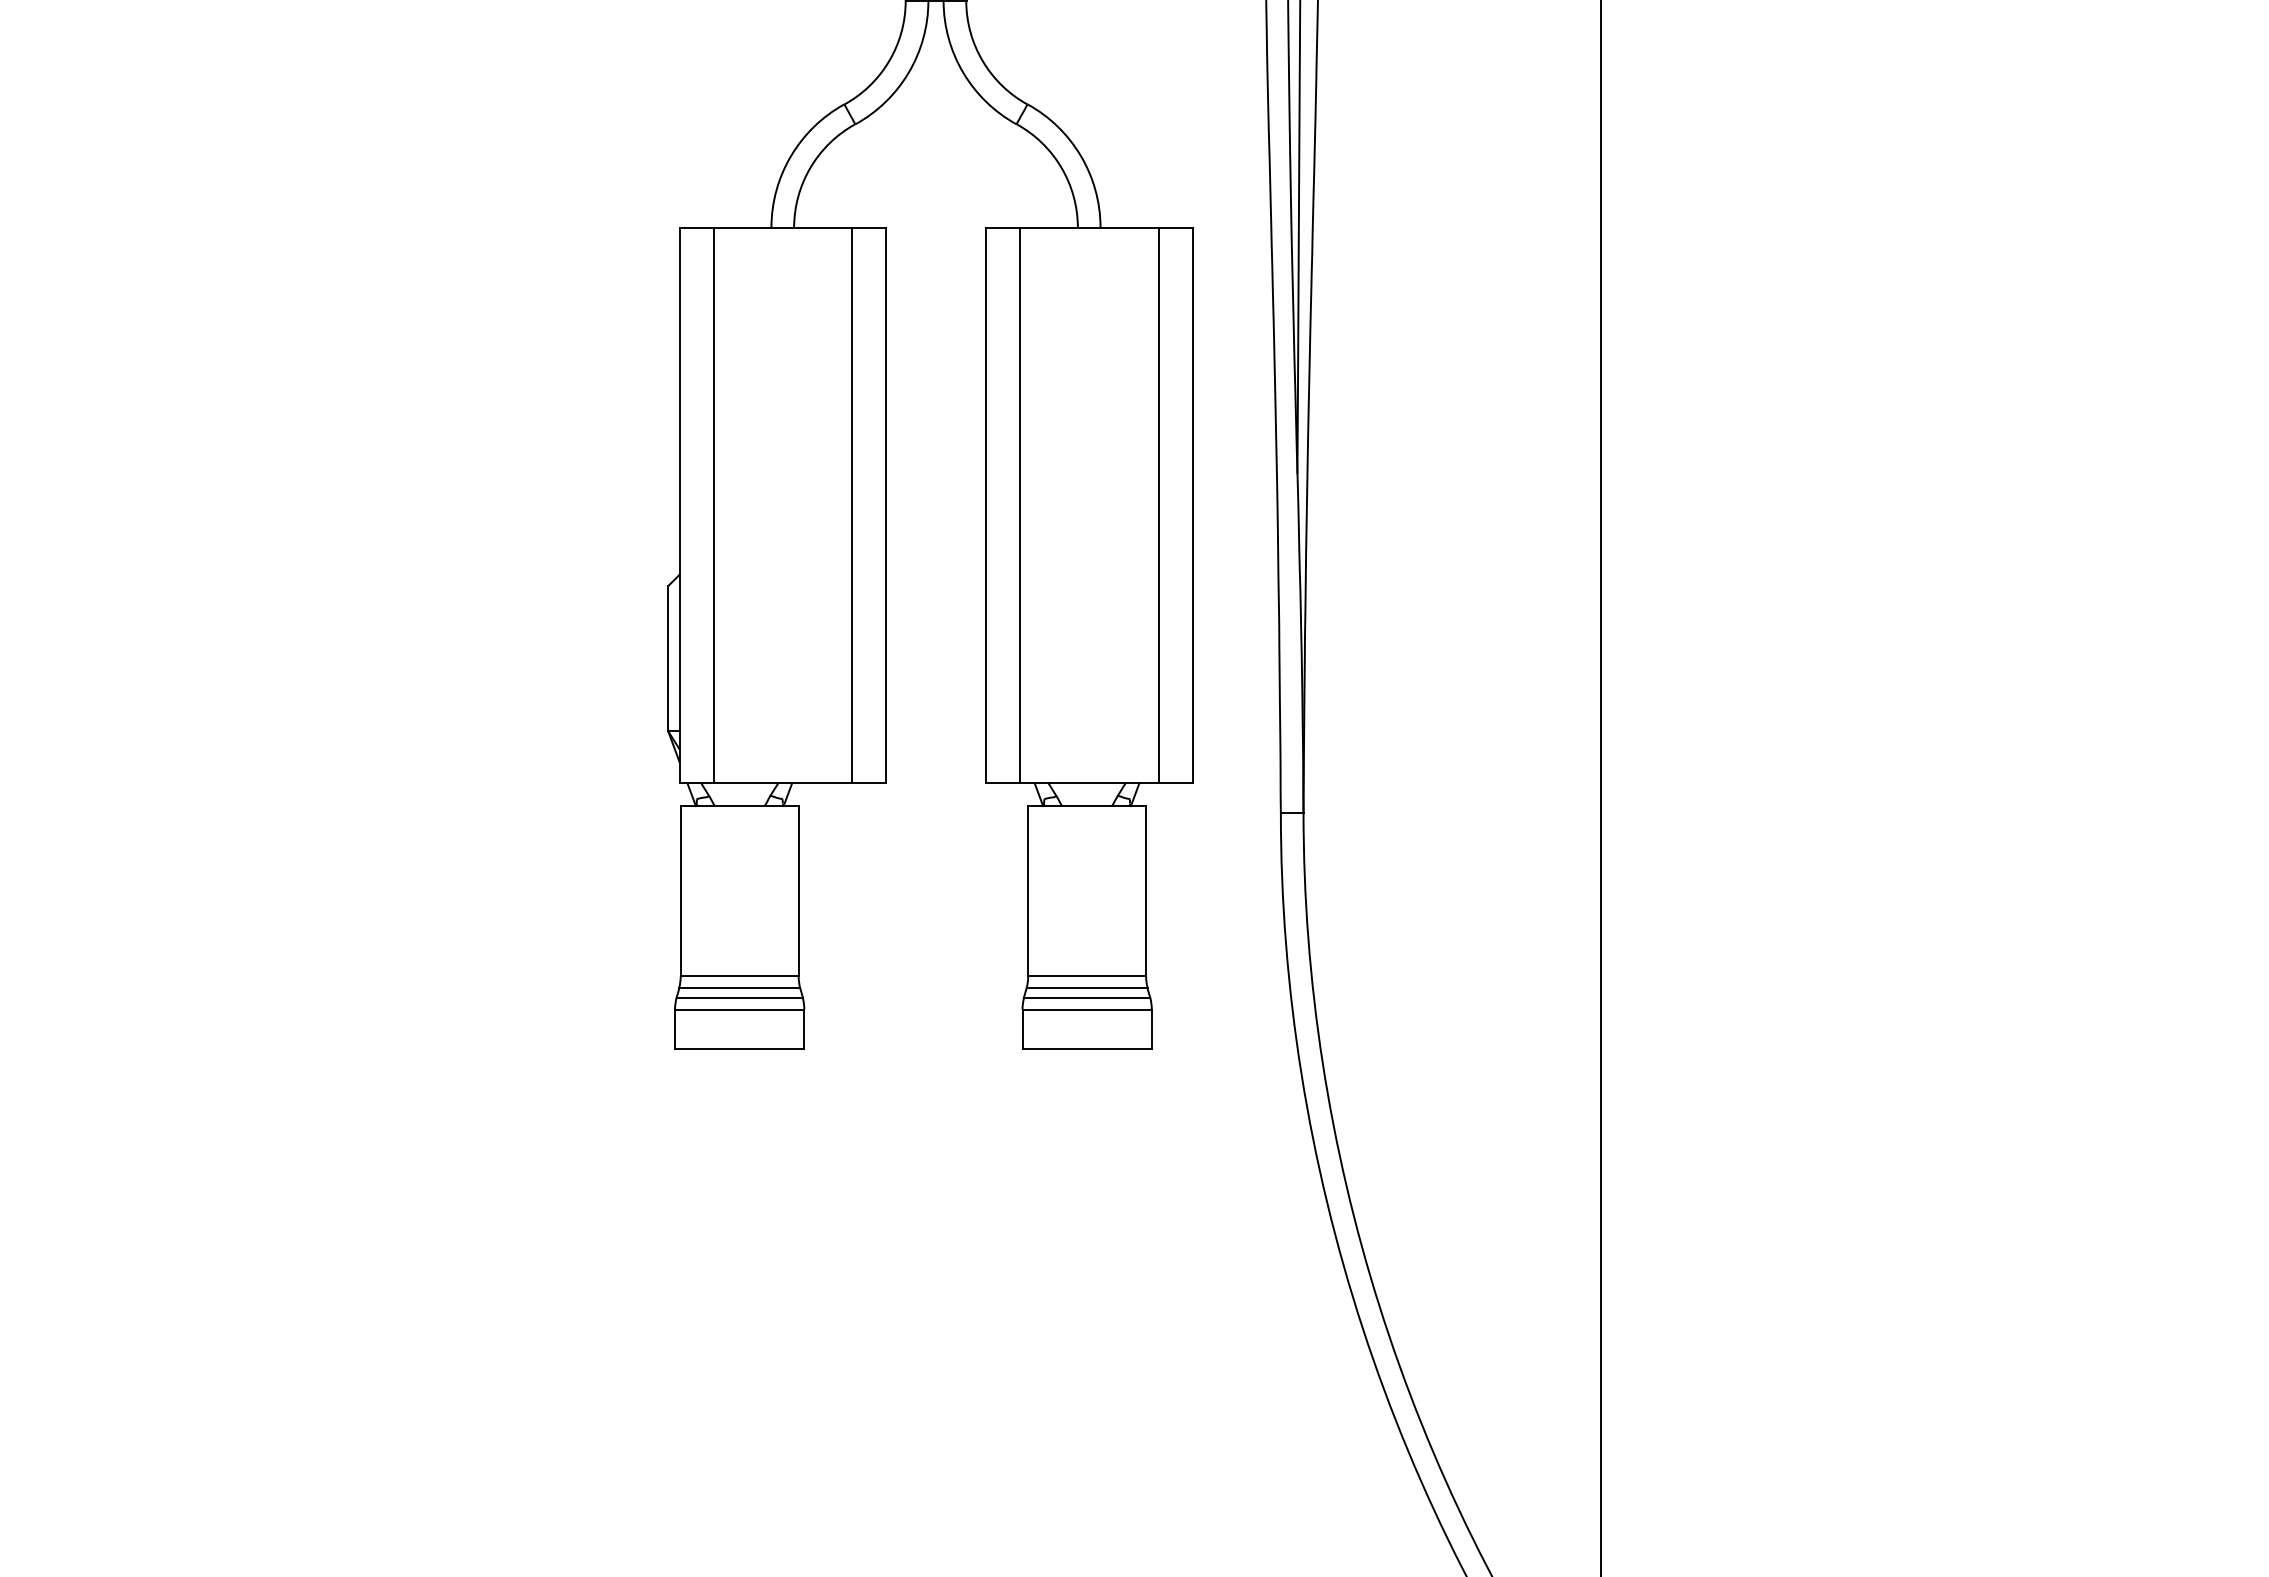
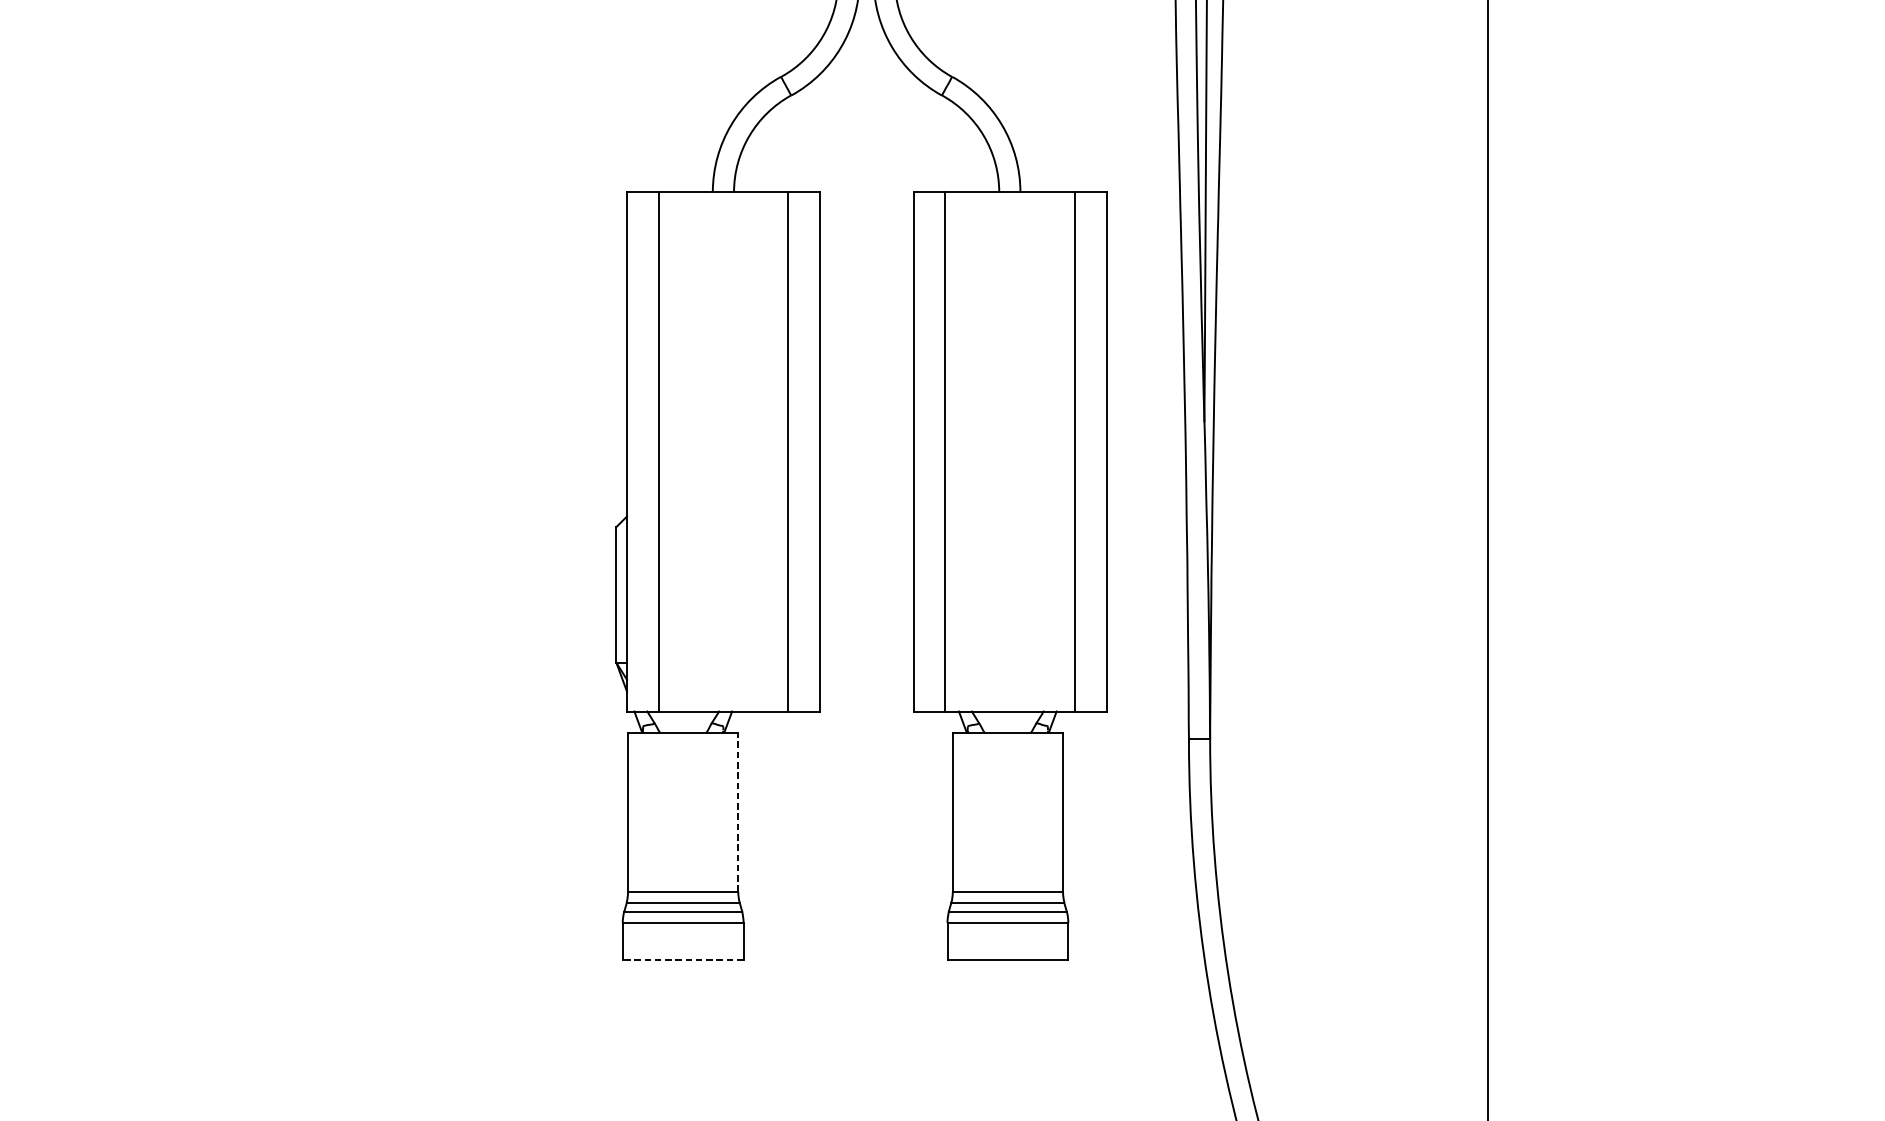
line: (798, 890) -> (738, 811), solid -> dashed
line: (739, 1048) -> (682, 959), solid -> dashed

